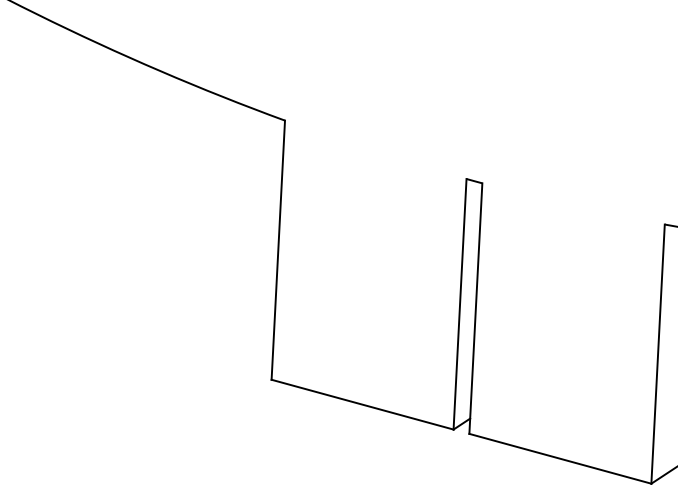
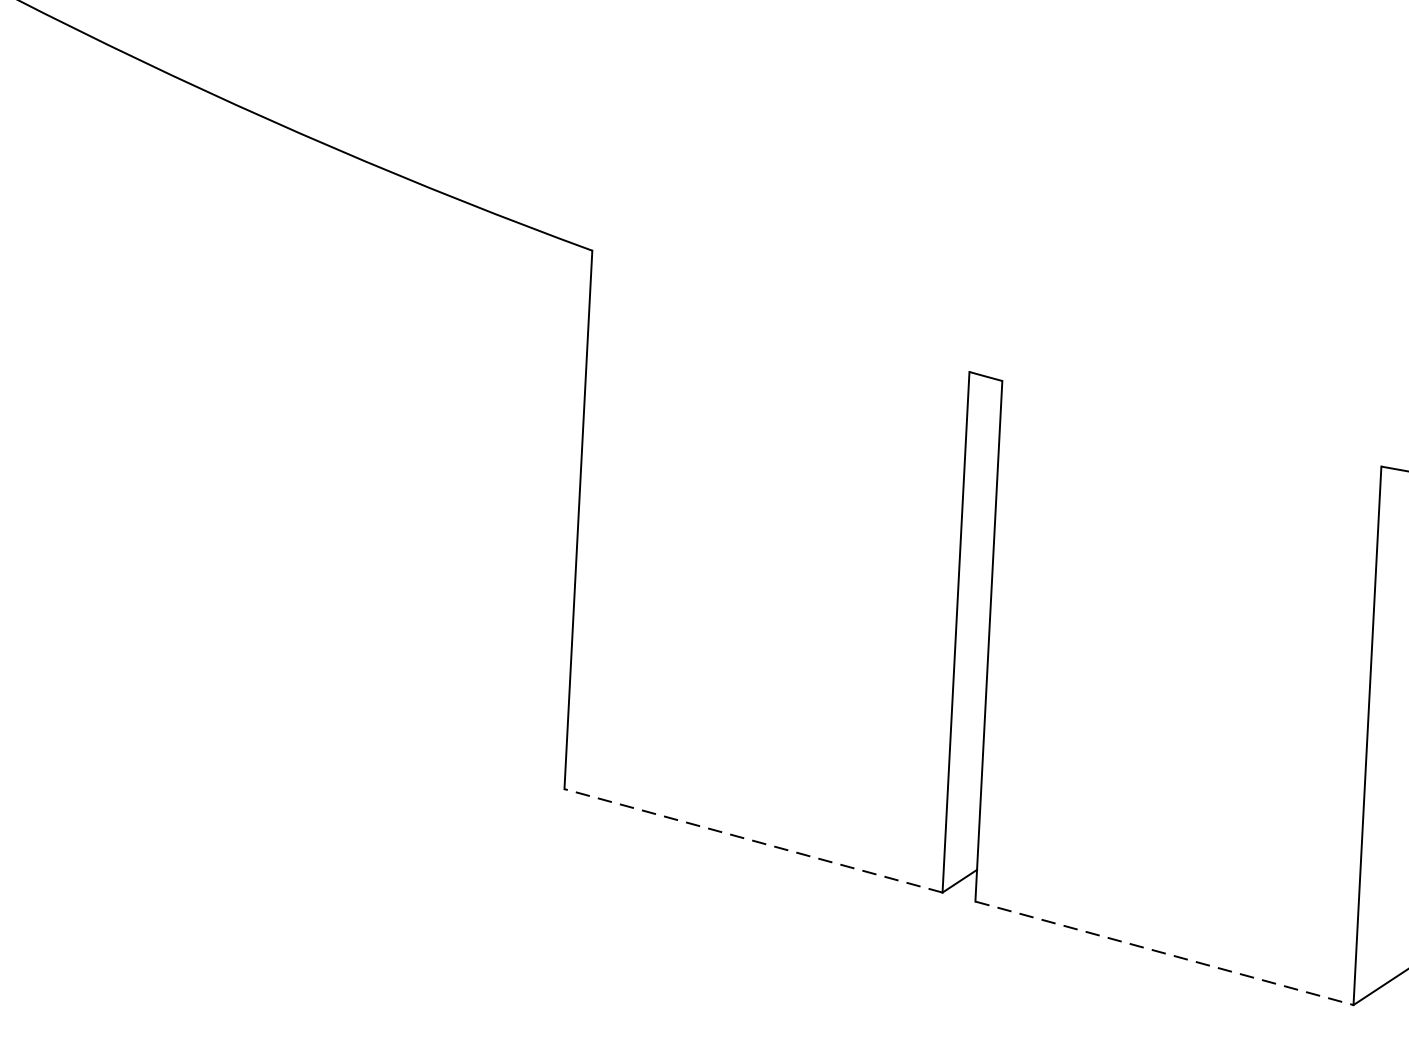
line: (362, 404) -> (753, 840), solid -> dashed
line: (560, 458) -> (1164, 952), solid -> dashed

